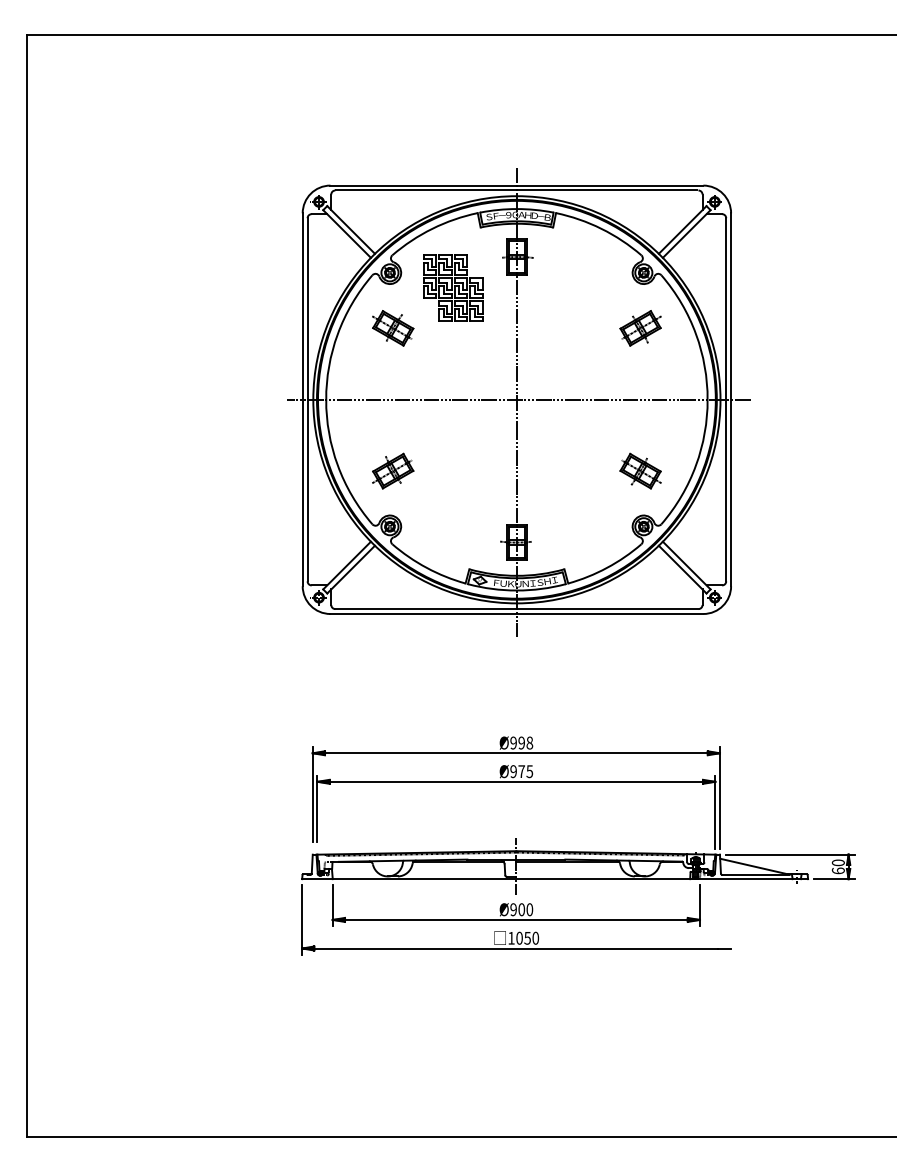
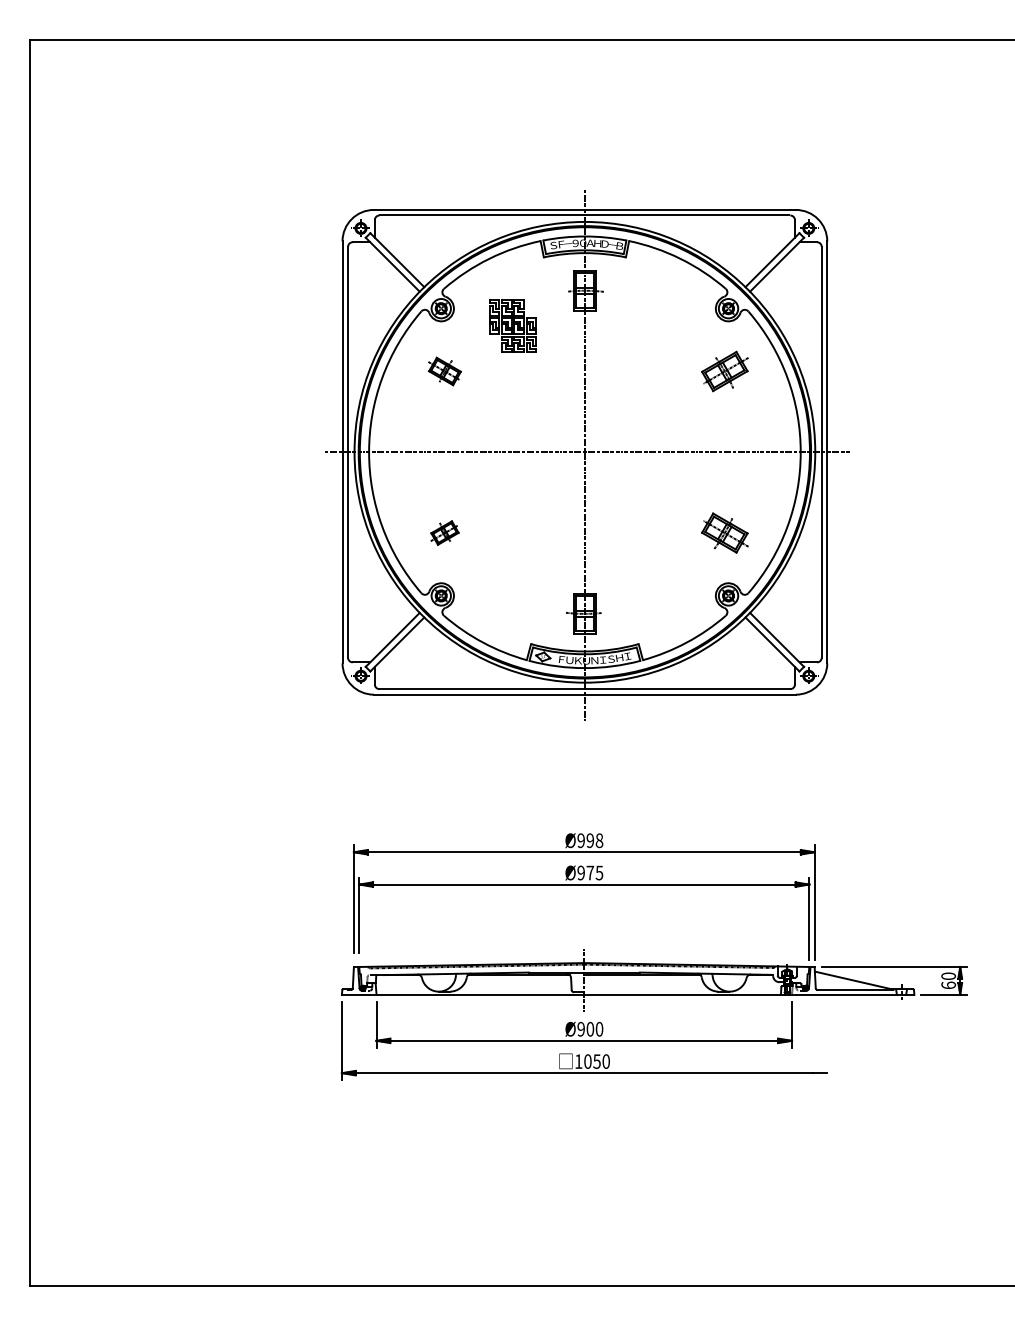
part: (452, 287) -> (512, 325), size x0.7
part: (392, 328) -> (444, 371), size x0.7
part: (392, 470) -> (444, 532), size x0.6

